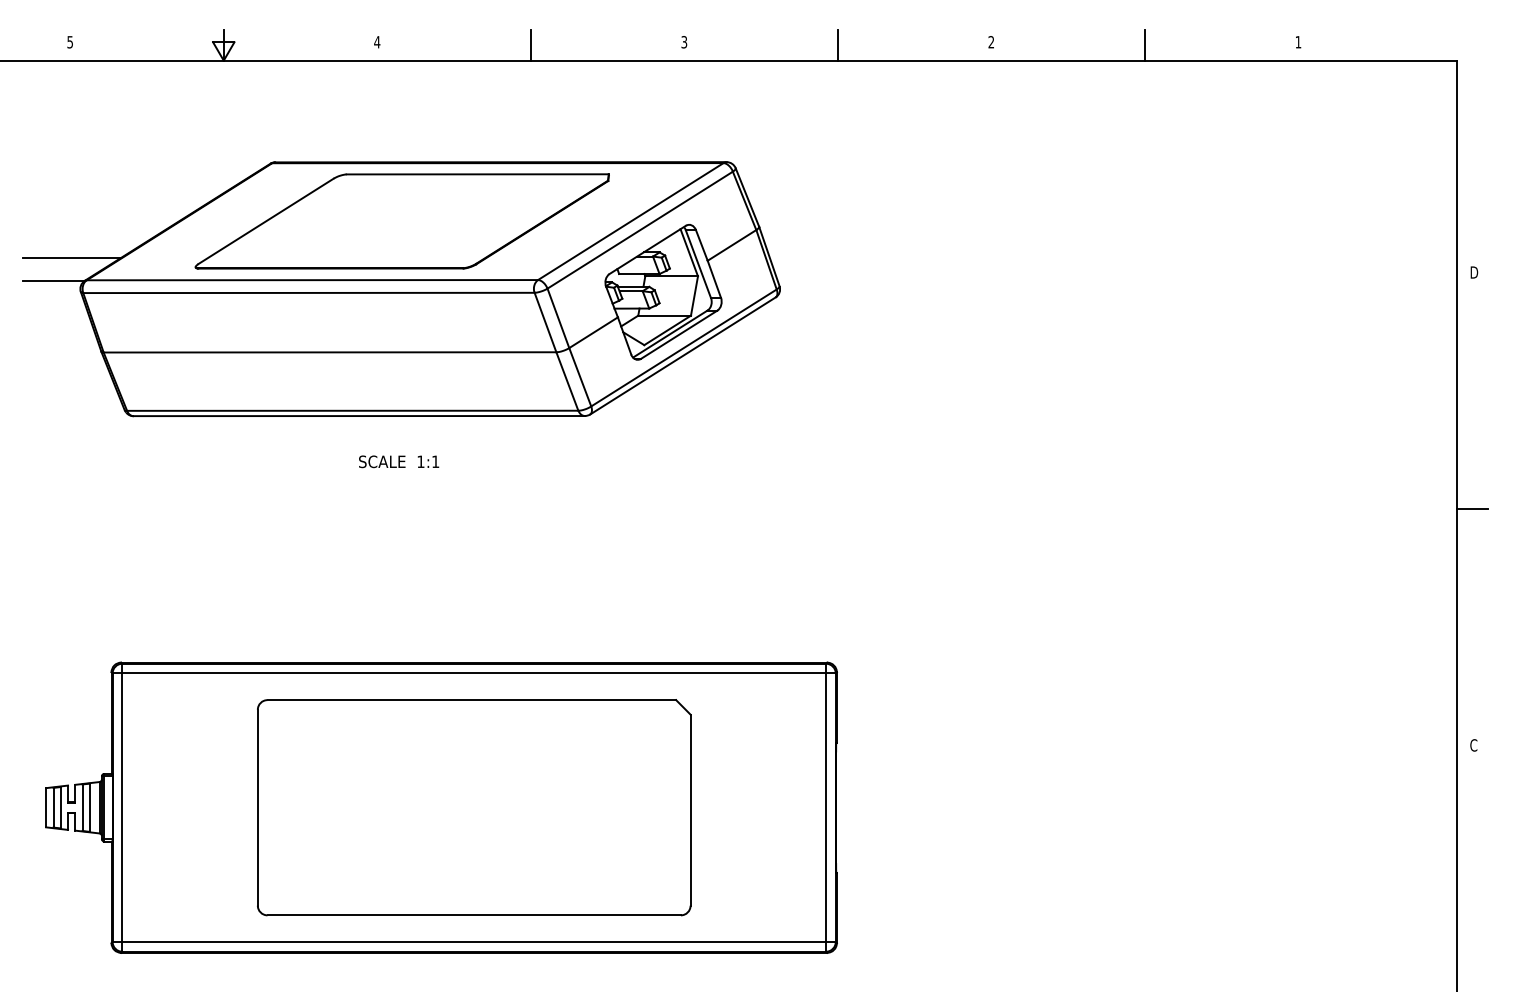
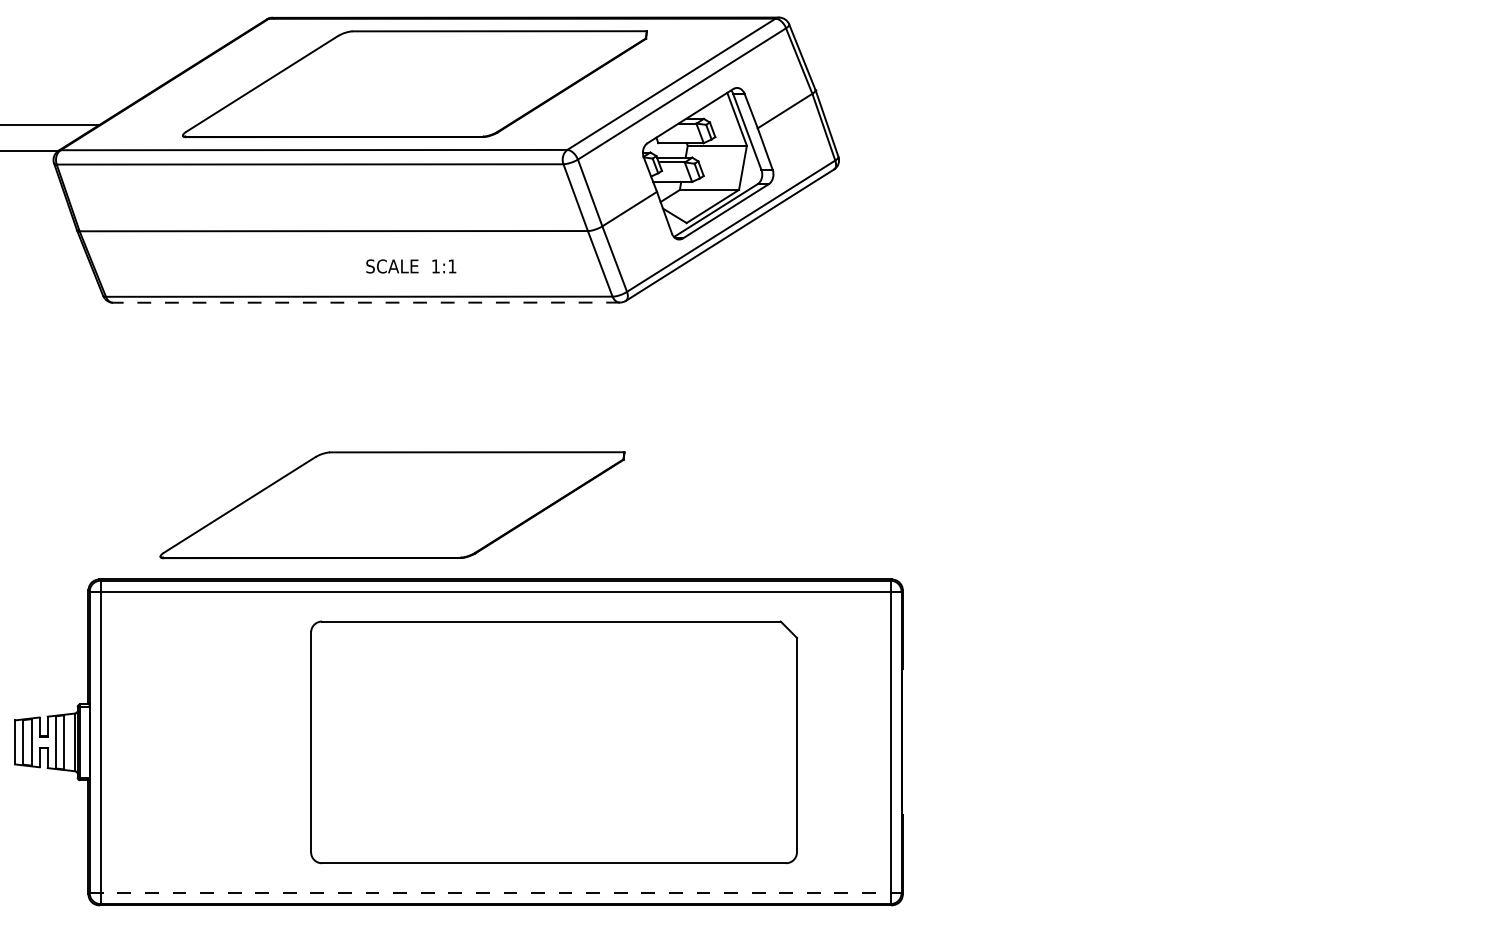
line: (359, 416) -> (366, 303), solid -> dashed
text: (399, 461) -> (411, 266), moved
part: (381, 596) -> (391, 505), added
part: (474, 807) -> (554, 742), moved
line: (474, 942) -> (495, 893), solid -> dashed

